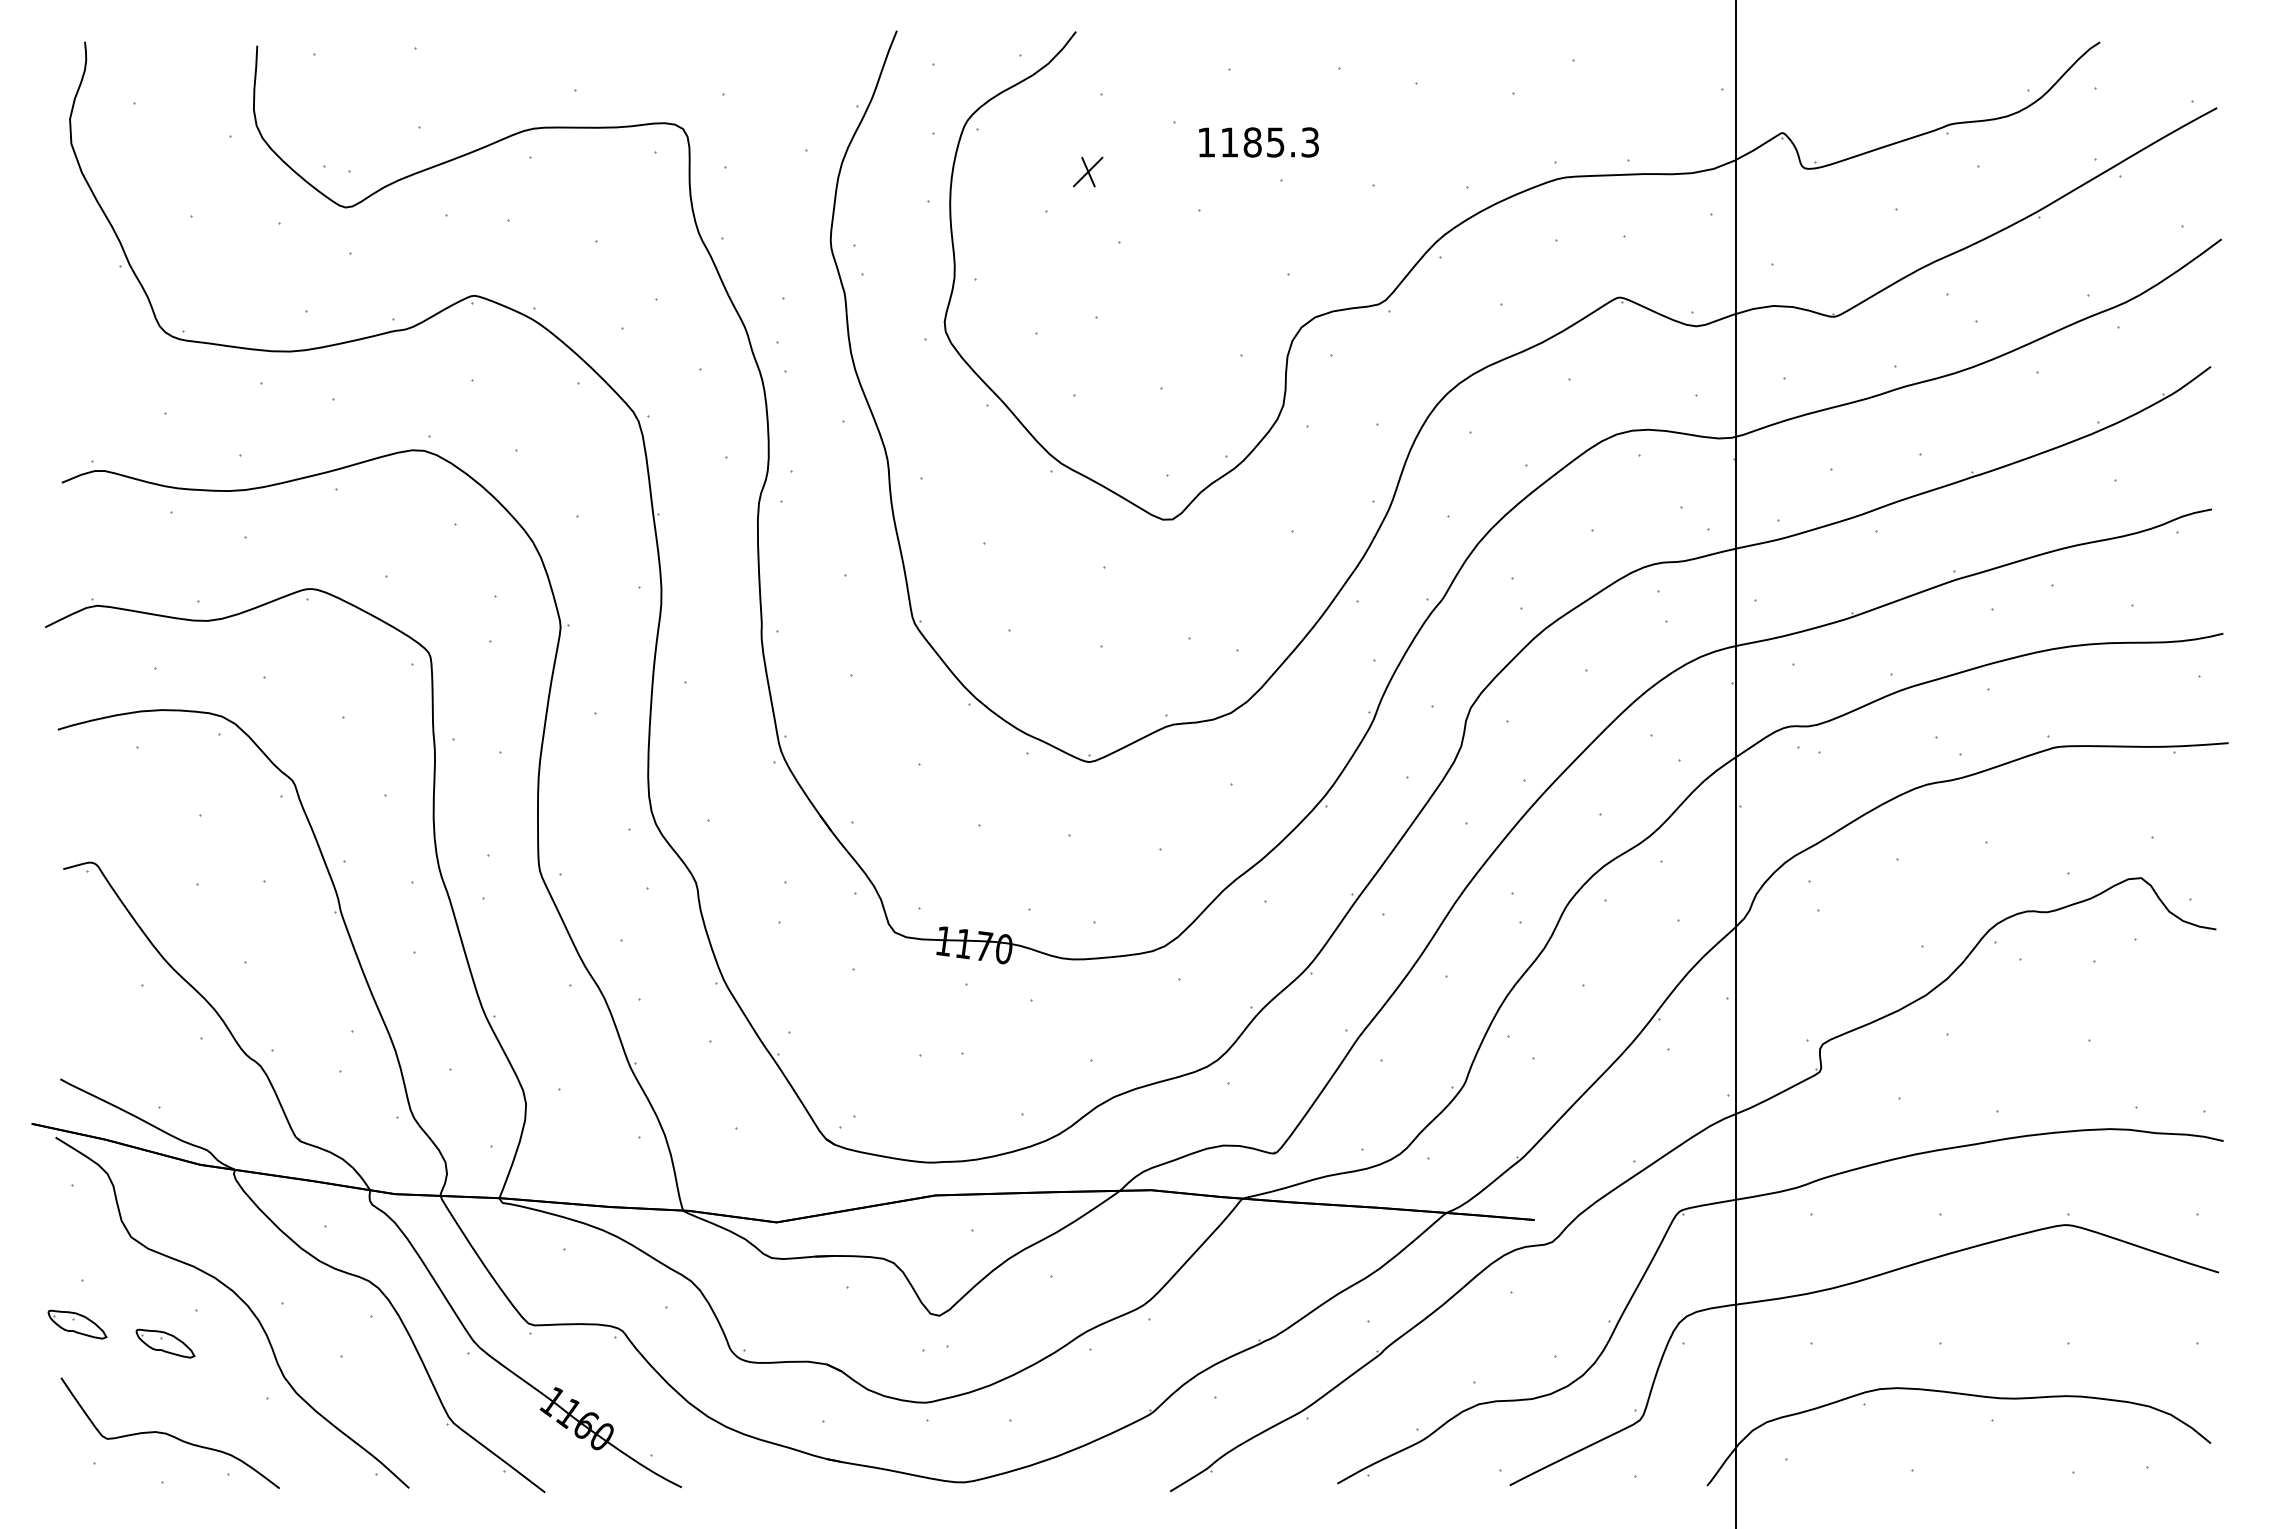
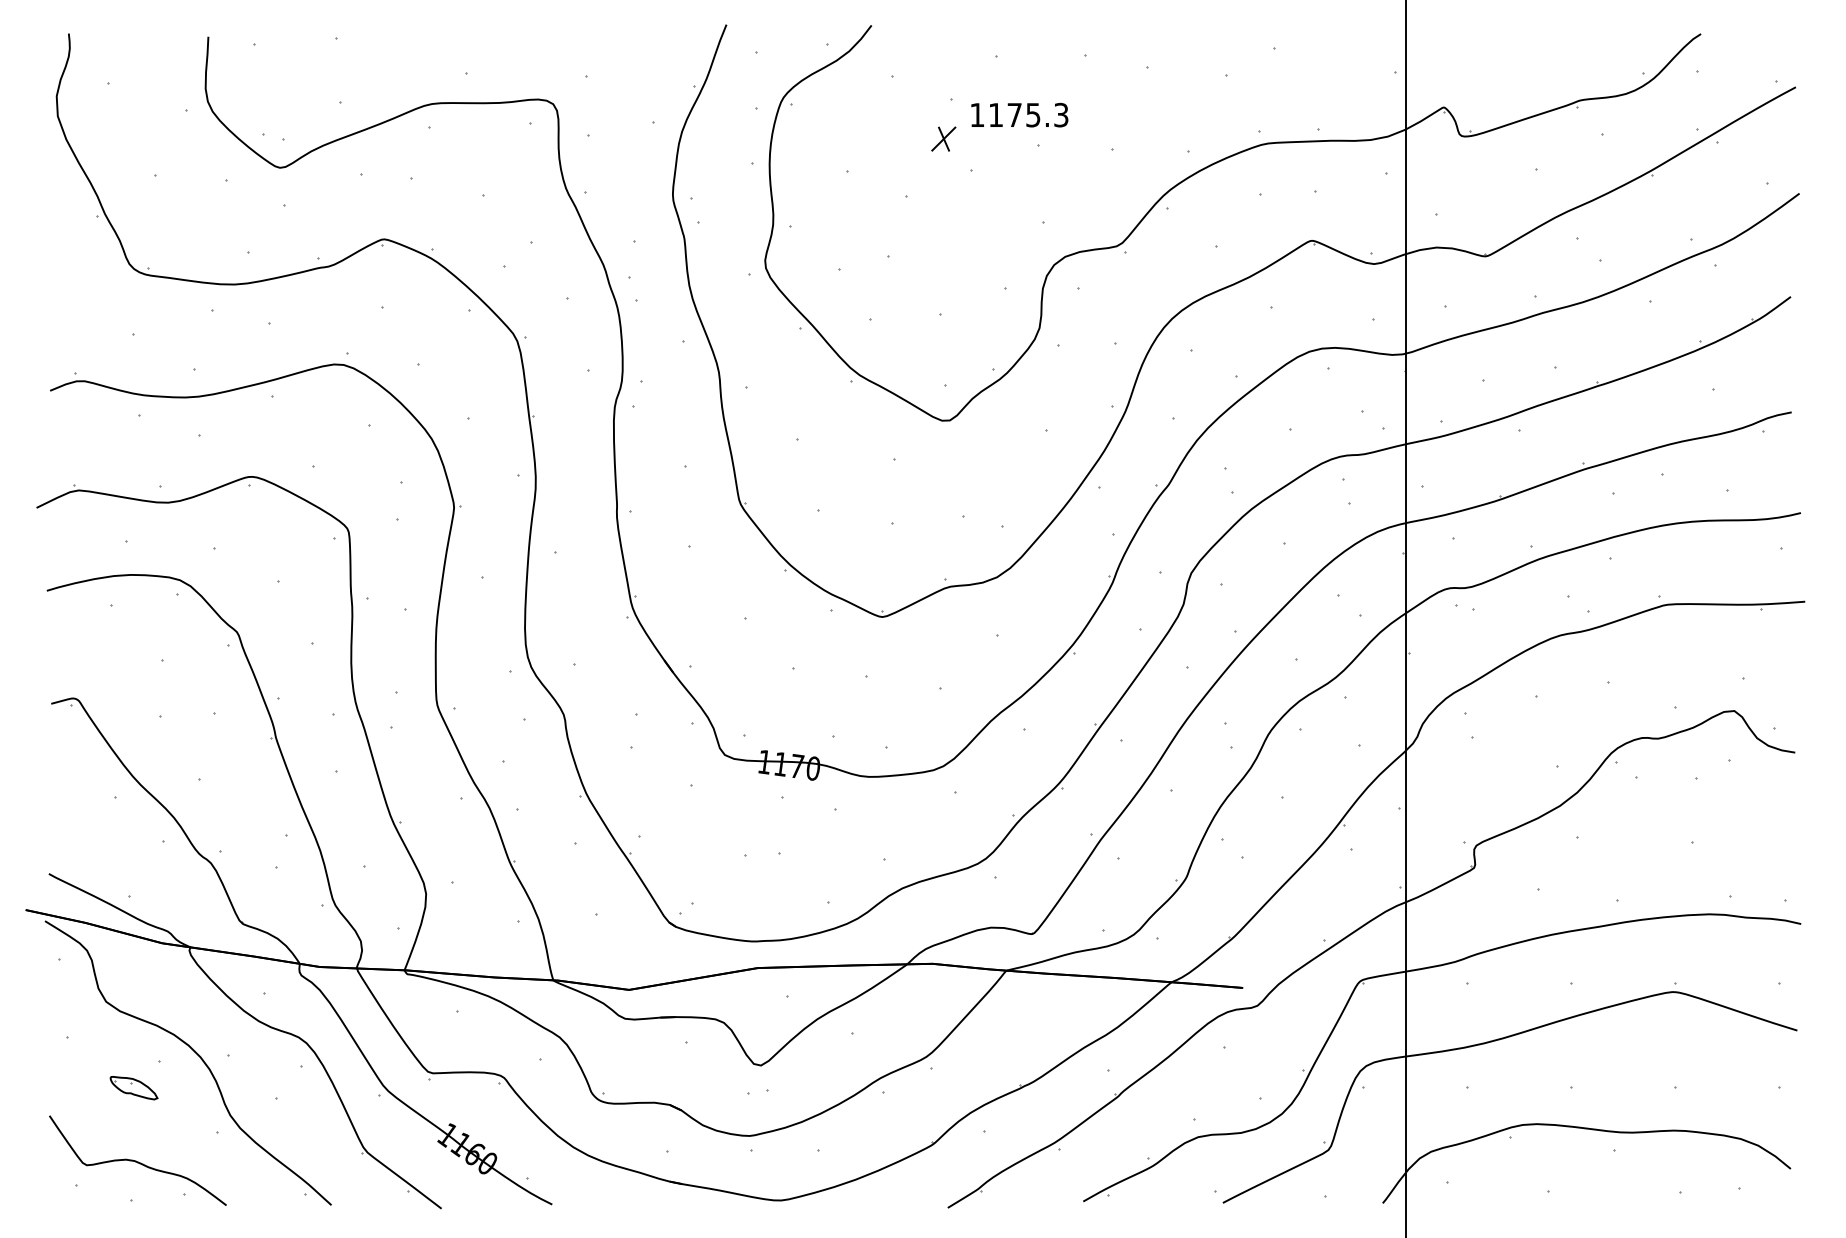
text: (1252, 142) -> (1014, 115), 1185.3 -> 1175.3
part: (1088, 171) -> (944, 138), moved
part: (77, 1324) -> (62, 1072), removed

